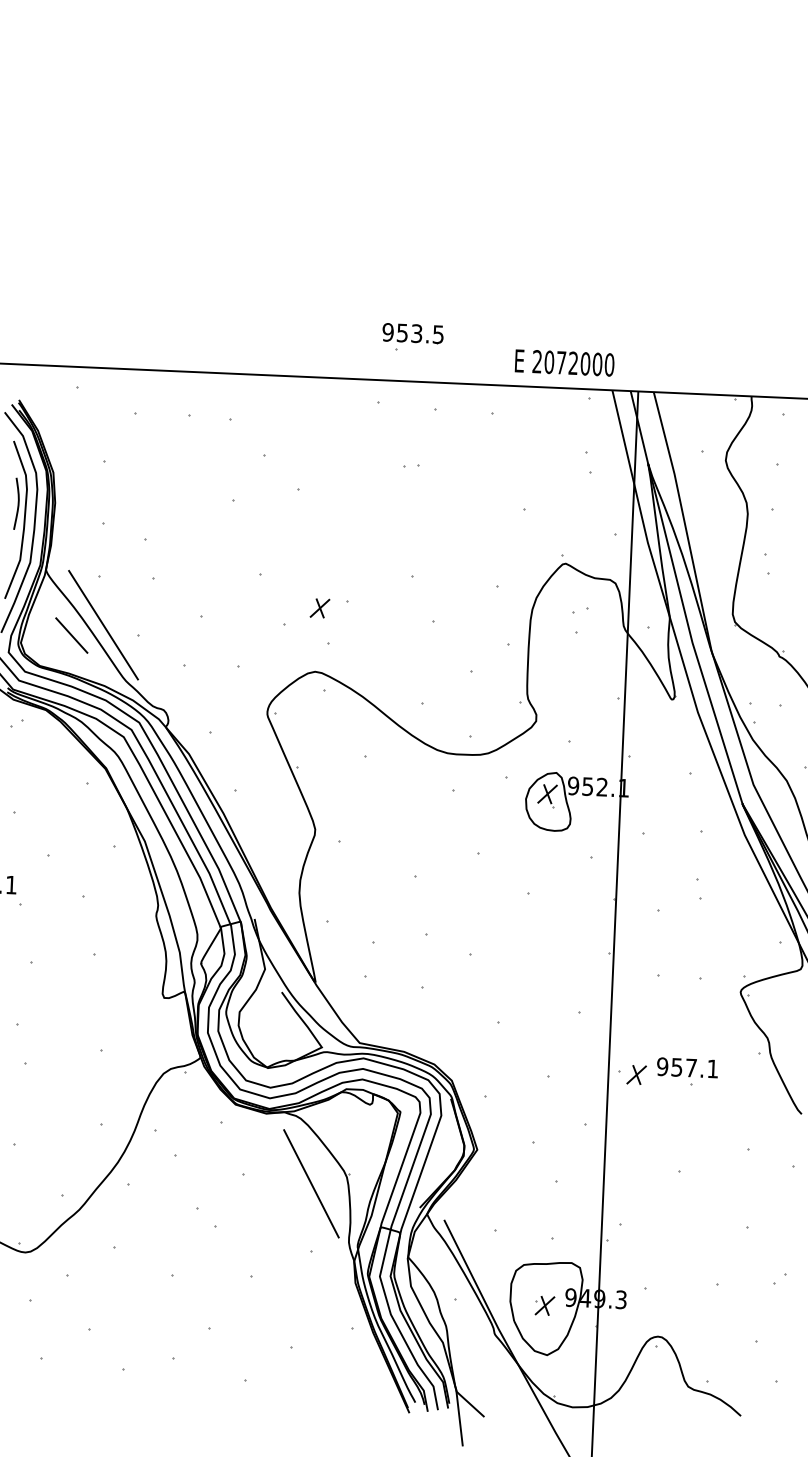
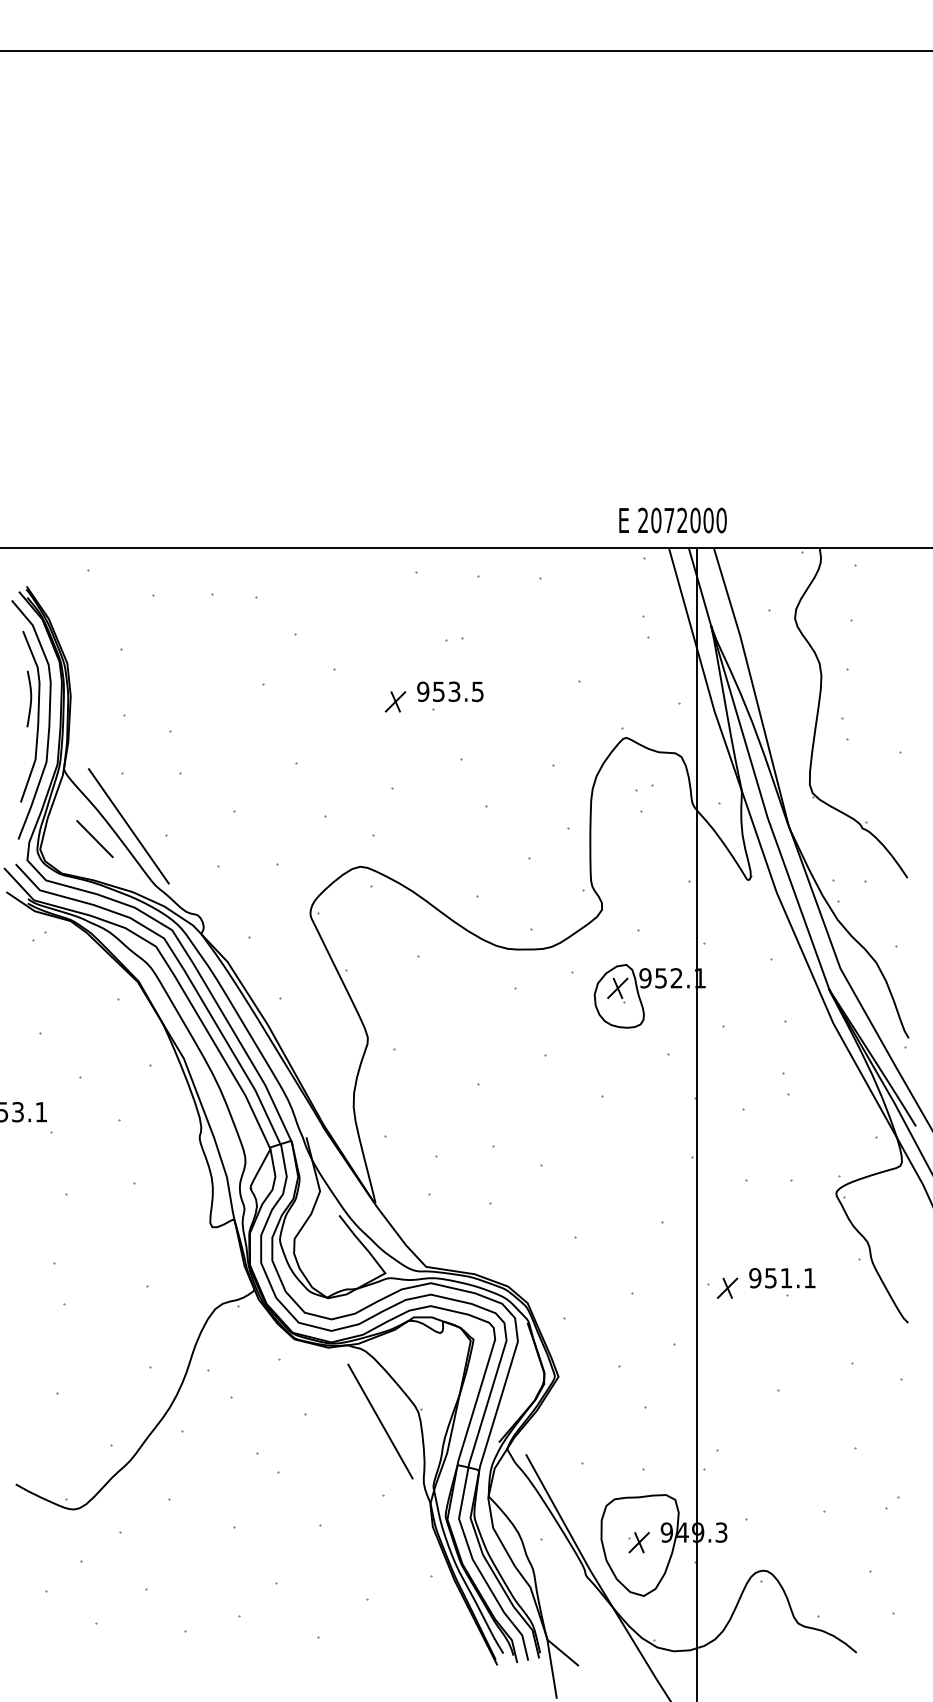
part: (413, 336) -> (450, 695), moved
text: (564, 362) -> (672, 520), moved
part: (319, 608) -> (395, 701), moved
text: (691, 1068) -> (786, 1278), 957.1 -> 951.1

